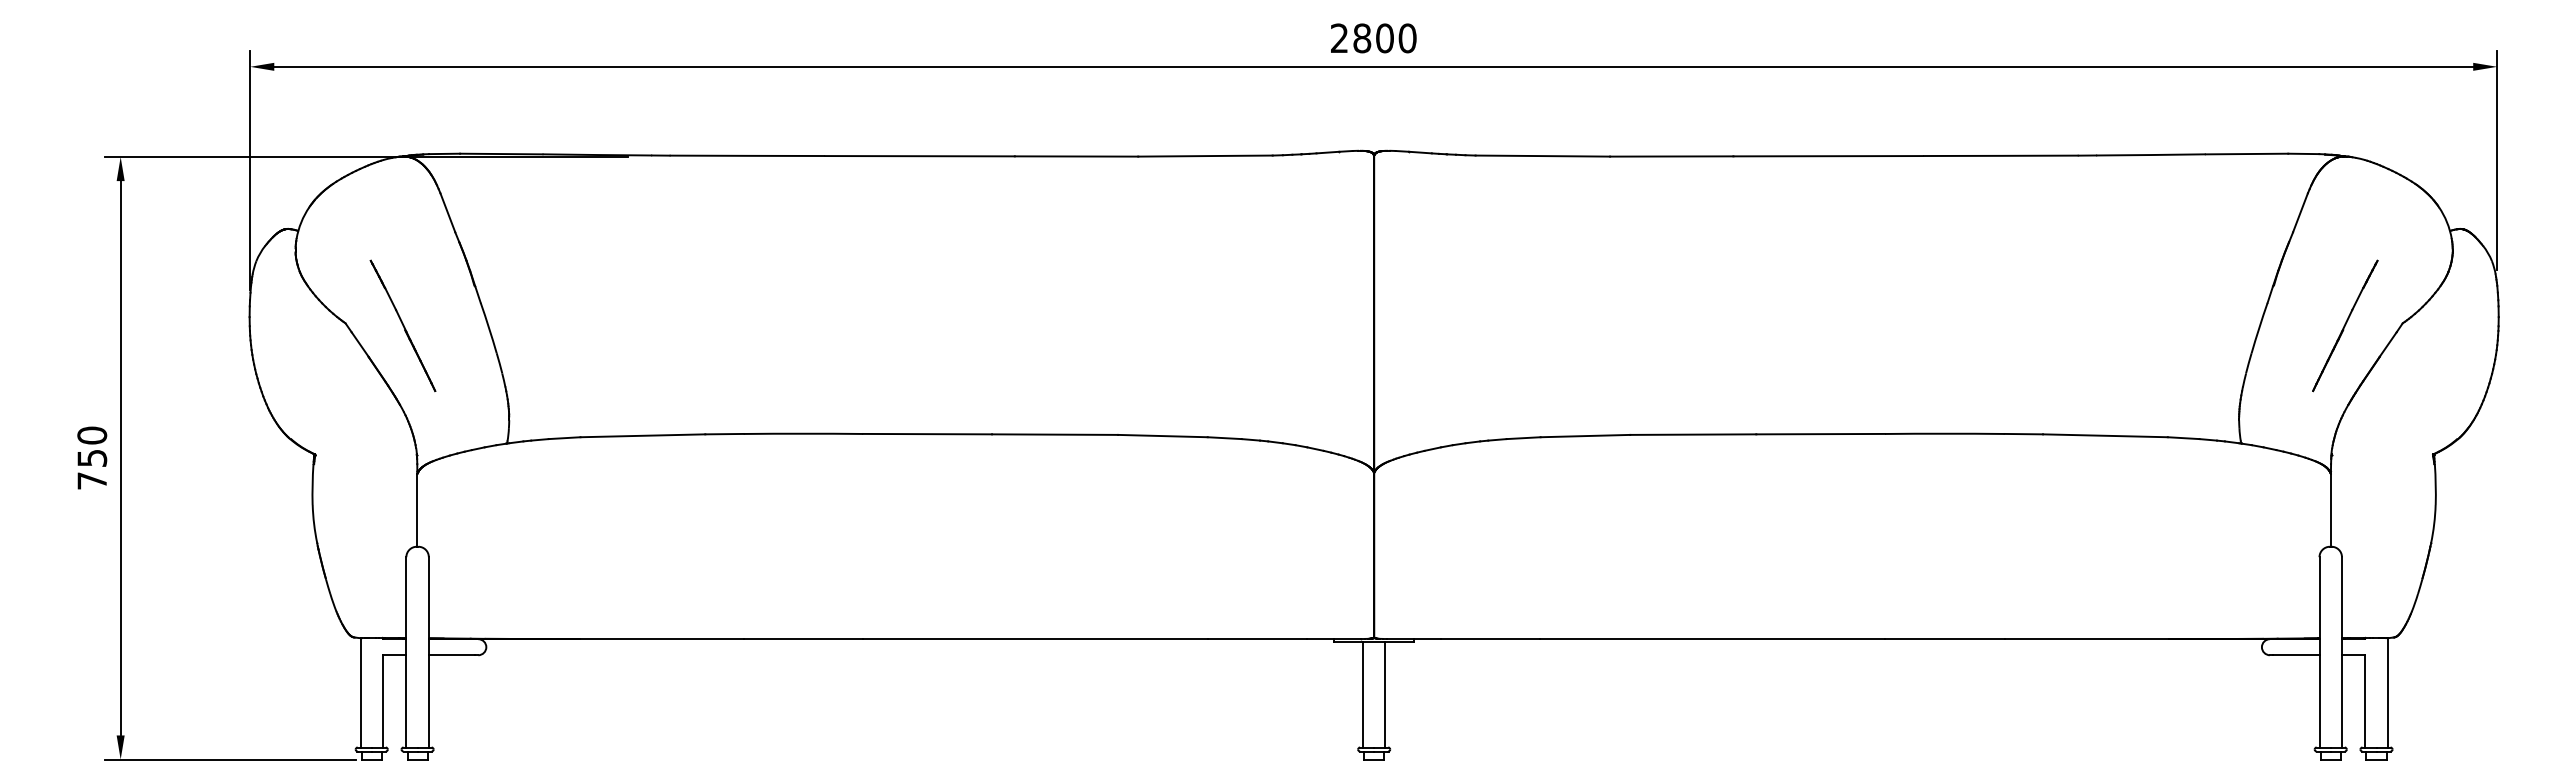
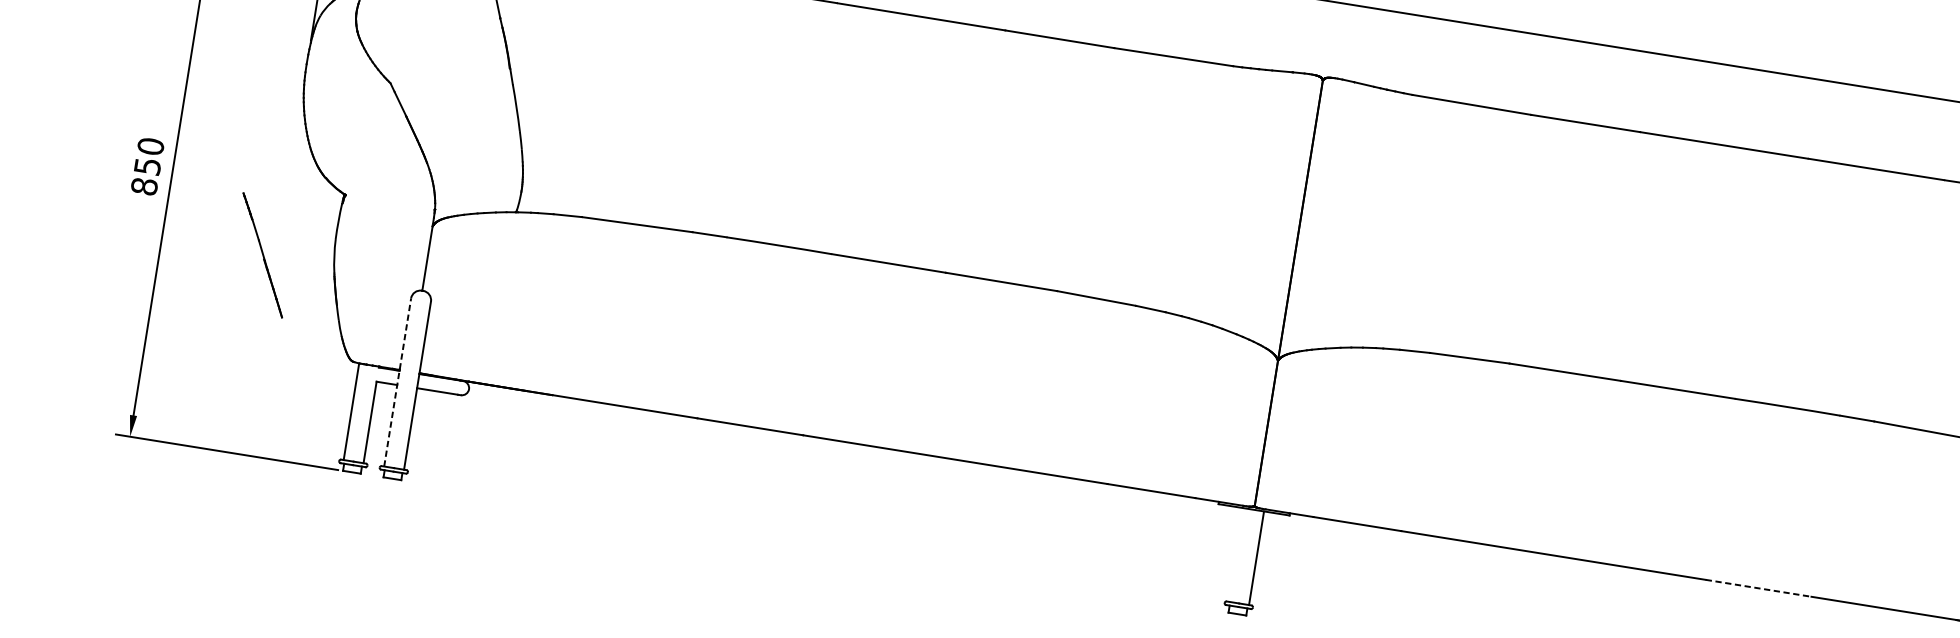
line: (402, 325) -> (262, 254), moved
text: (92, 480) -> (144, 186), 750 -> 850
line: (1944, 638) -> (1758, 587), solid -> dashed
line: (406, 651) -> (397, 381), solid -> dashed
line: (1362, 694) -> (1236, 554), removed

